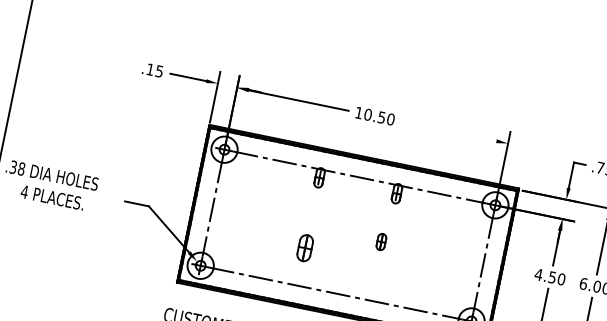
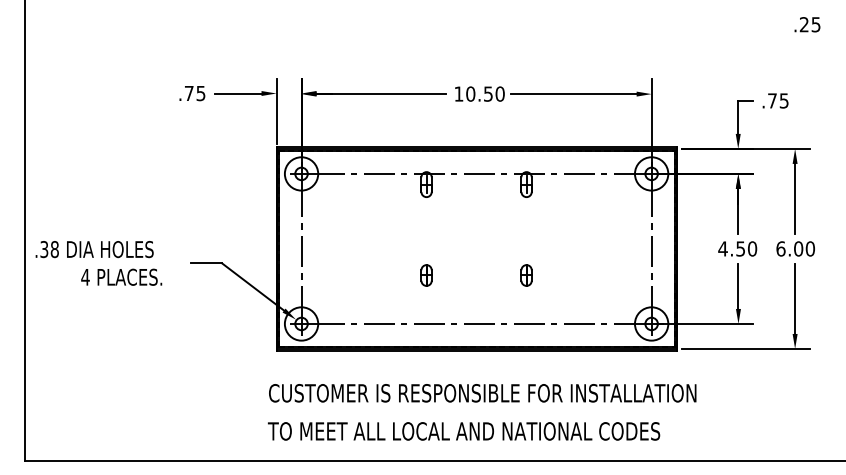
text: (150, 69) -> (189, 93), .15 -> .75
line: (447, 131) -> (573, 94), added
text: (52, 197) -> (121, 276), moved
part: (381, 242) -> (526, 275), moved
part: (305, 248) -> (426, 275), size x0.62

